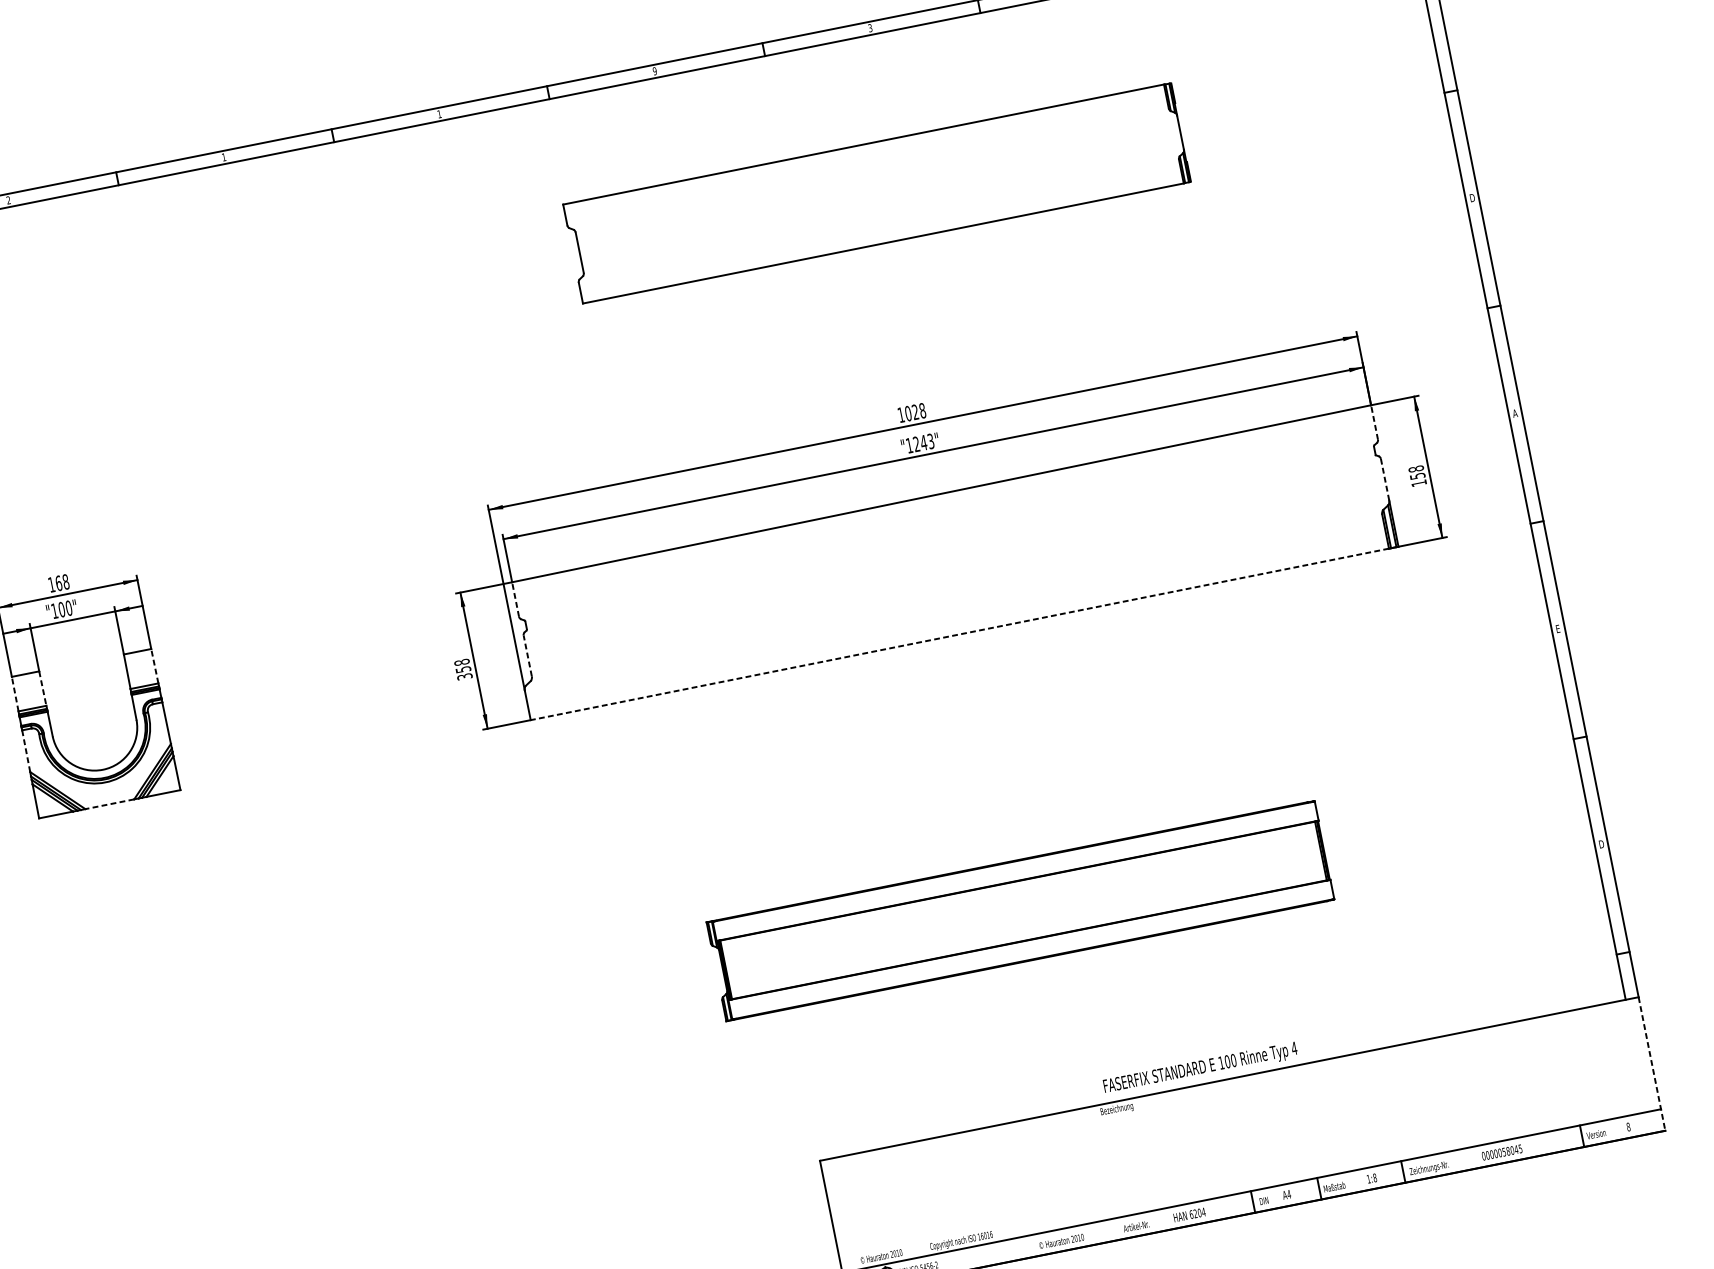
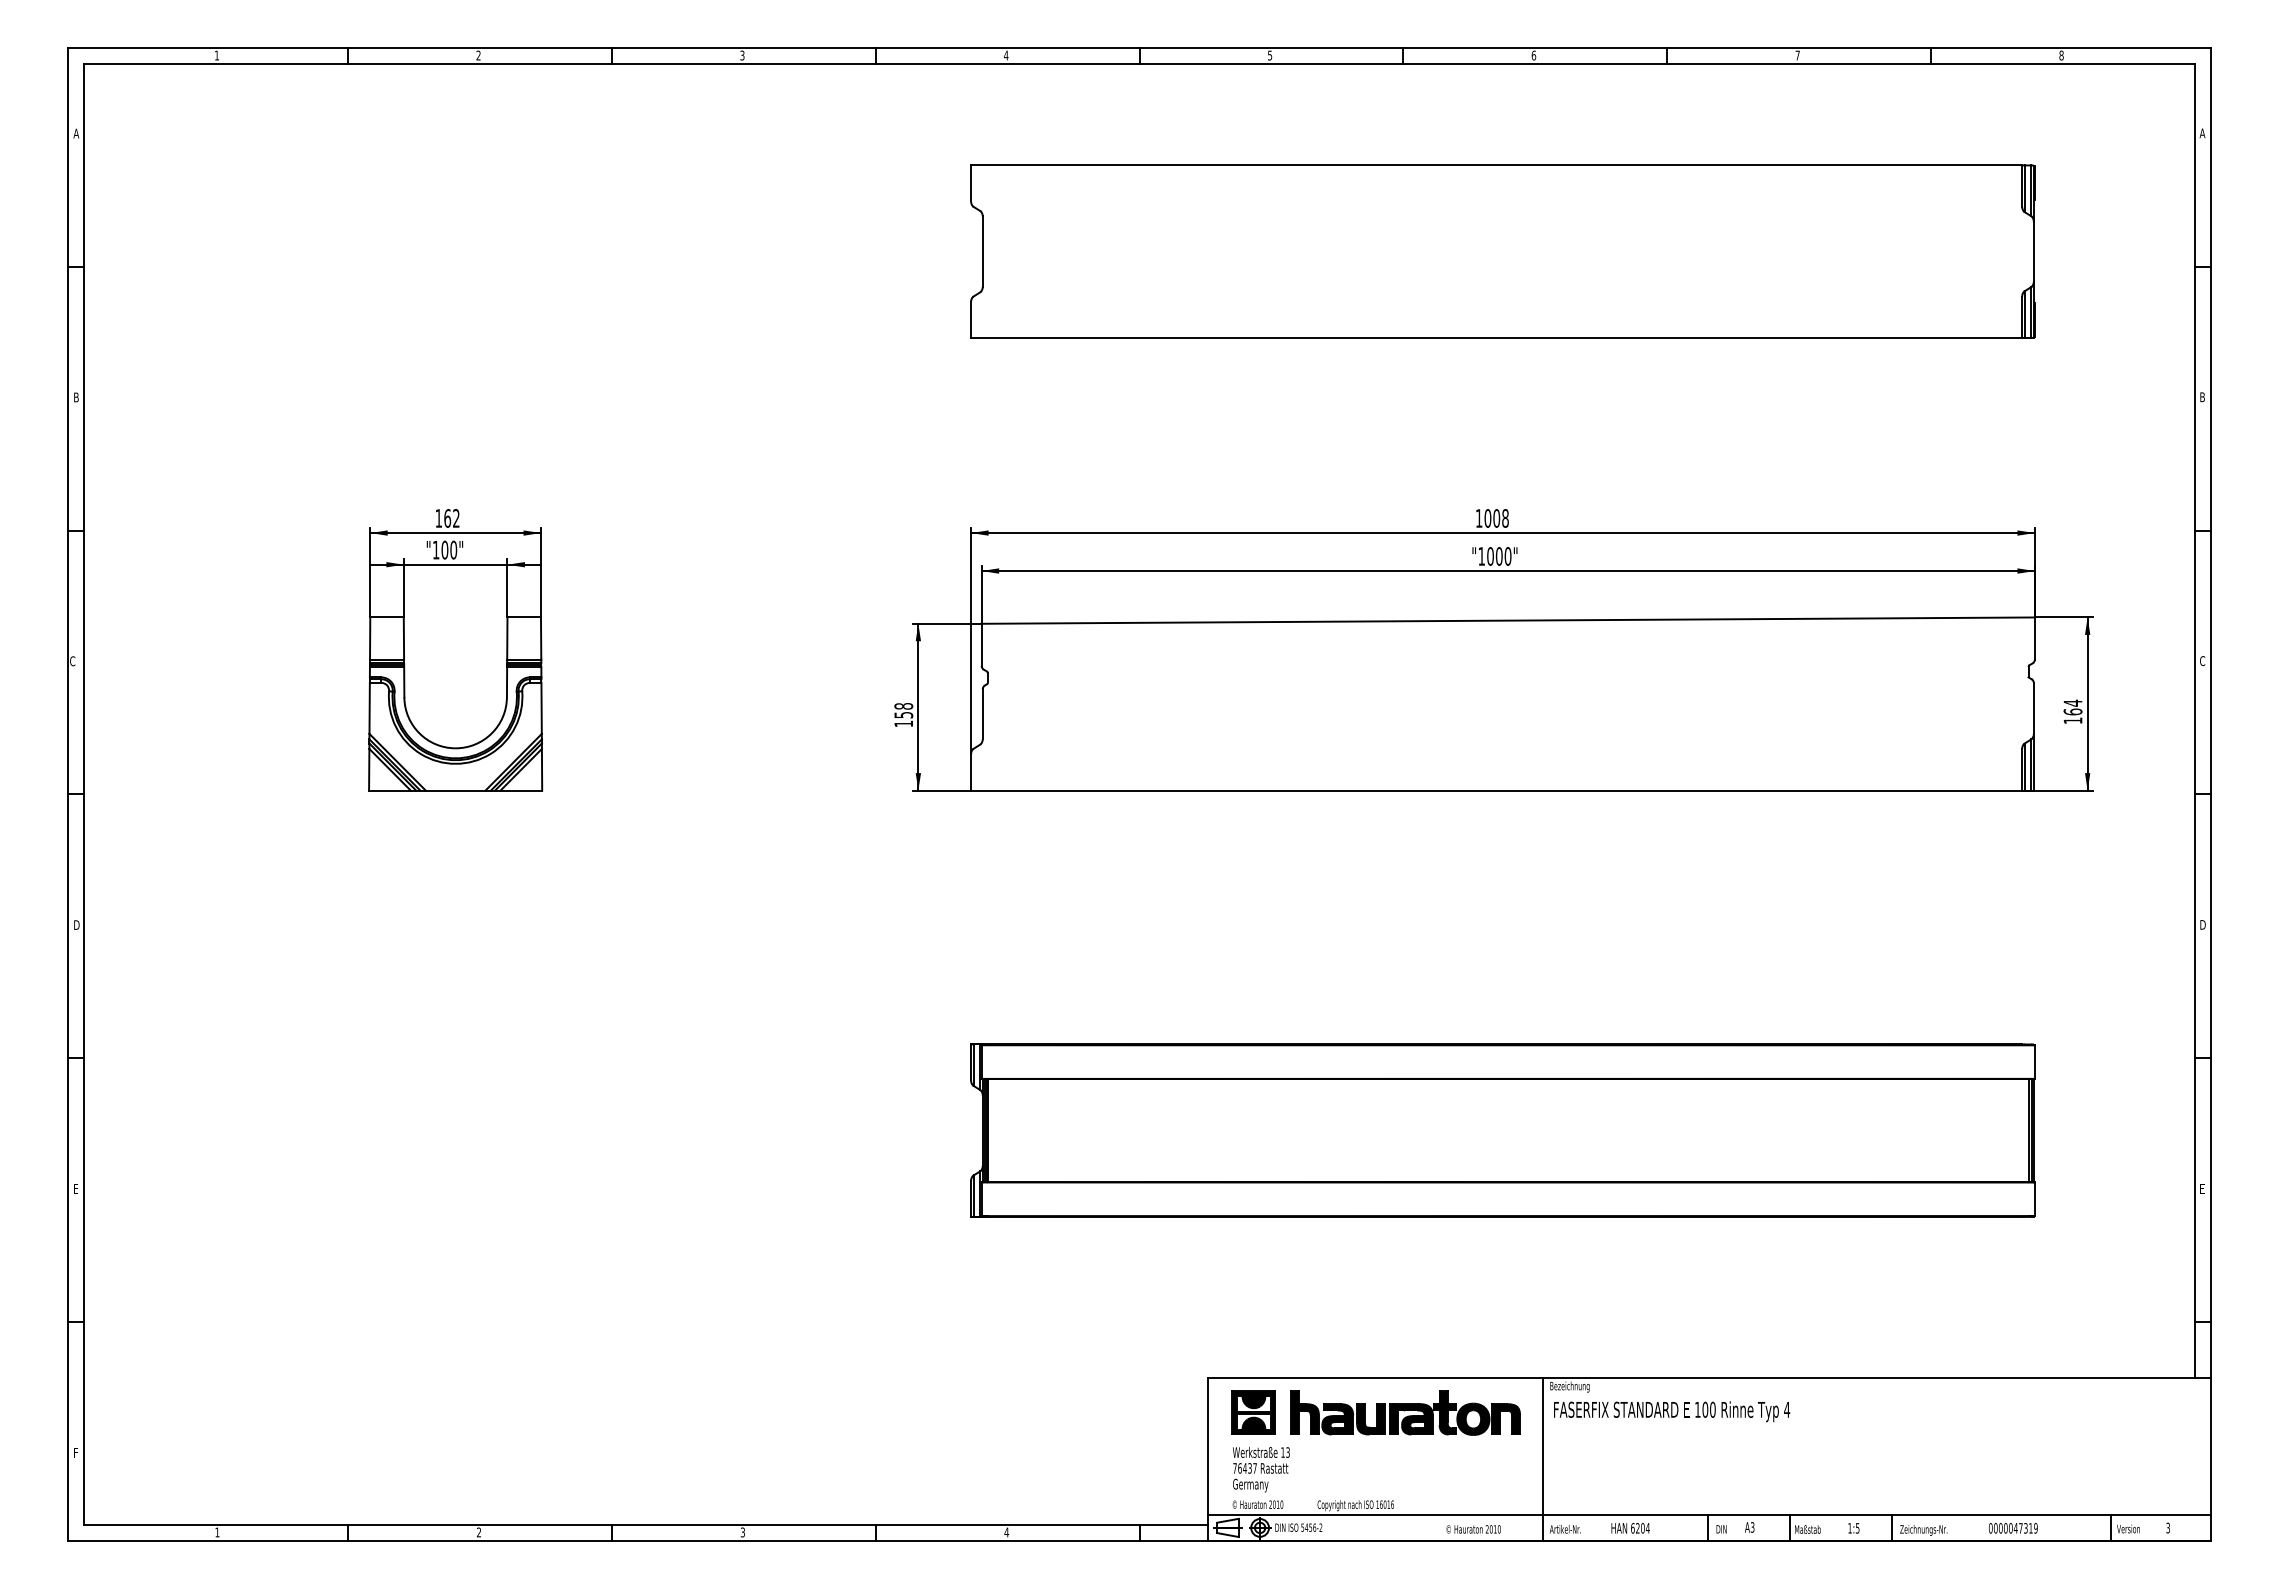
text: (870, 28) -> (1533, 55), 3 -> 6
text: (654, 71) -> (1269, 55), 9 -> 5
text: (438, 114) -> (1005, 55), 1 -> 4
text: (224, 157) -> (742, 55), 1 -> 3
part: (876, 193) -> (1502, 251), size x1.43
text: (1472, 197) -> (2203, 396), D -> B
text: (915, 412) -> (1496, 518), 1028 -> 1008
text: (1515, 413) -> (2202, 661), A -> C
line: (1374, 422) -> (2034, 638), dashed -> solid
text: (924, 442) -> (1499, 556), "1243" -> "1000"
text: (1416, 472) -> (2072, 707), 158 -> 164
line: (1384, 479) -> (2033, 708), dashed -> solid
text: (66, 581) -> (456, 518), 168 -> 162
line: (515, 599) -> (981, 644), dashed -> solid
text: (1558, 628) -> (2202, 924), E -> D
line: (959, 634) -> (1496, 790), dashed -> solid
line: (527, 655) -> (982, 713), dashed -> solid
line: (155, 666) -> (541, 638), dashed -> solid
text: (464, 676) -> (903, 723), 358 -> 158
line: (42, 689) -> (403, 639), dashed -> solid
line: (15, 693) -> (370, 638), dashed -> solid
line: (26, 751) -> (369, 708), dashed -> solid
line: (109, 804) -> (455, 790), dashed -> solid
text: (1601, 844) -> (2202, 1188), D -> E
part: (1020, 911) -> (1502, 1130), size x1.43
line: (1651, 1064) -> (2210, 1459), dashed -> solid
text: (1201, 1068) -> (1672, 1411), moved
text: (1628, 1126) -> (2168, 1527), 8 -> 3
text: (1512, 1150) -> (2025, 1528), 0000058045 -> 0000047319
line: (1107, 1173) -> (1543, 1459), added
text: (1374, 1178) -> (1857, 1528), 1:8 -> 1:5
part: (966, 1179) -> (1375, 1434), added
text: (1289, 1194) -> (1752, 1527), A4 -> A3

